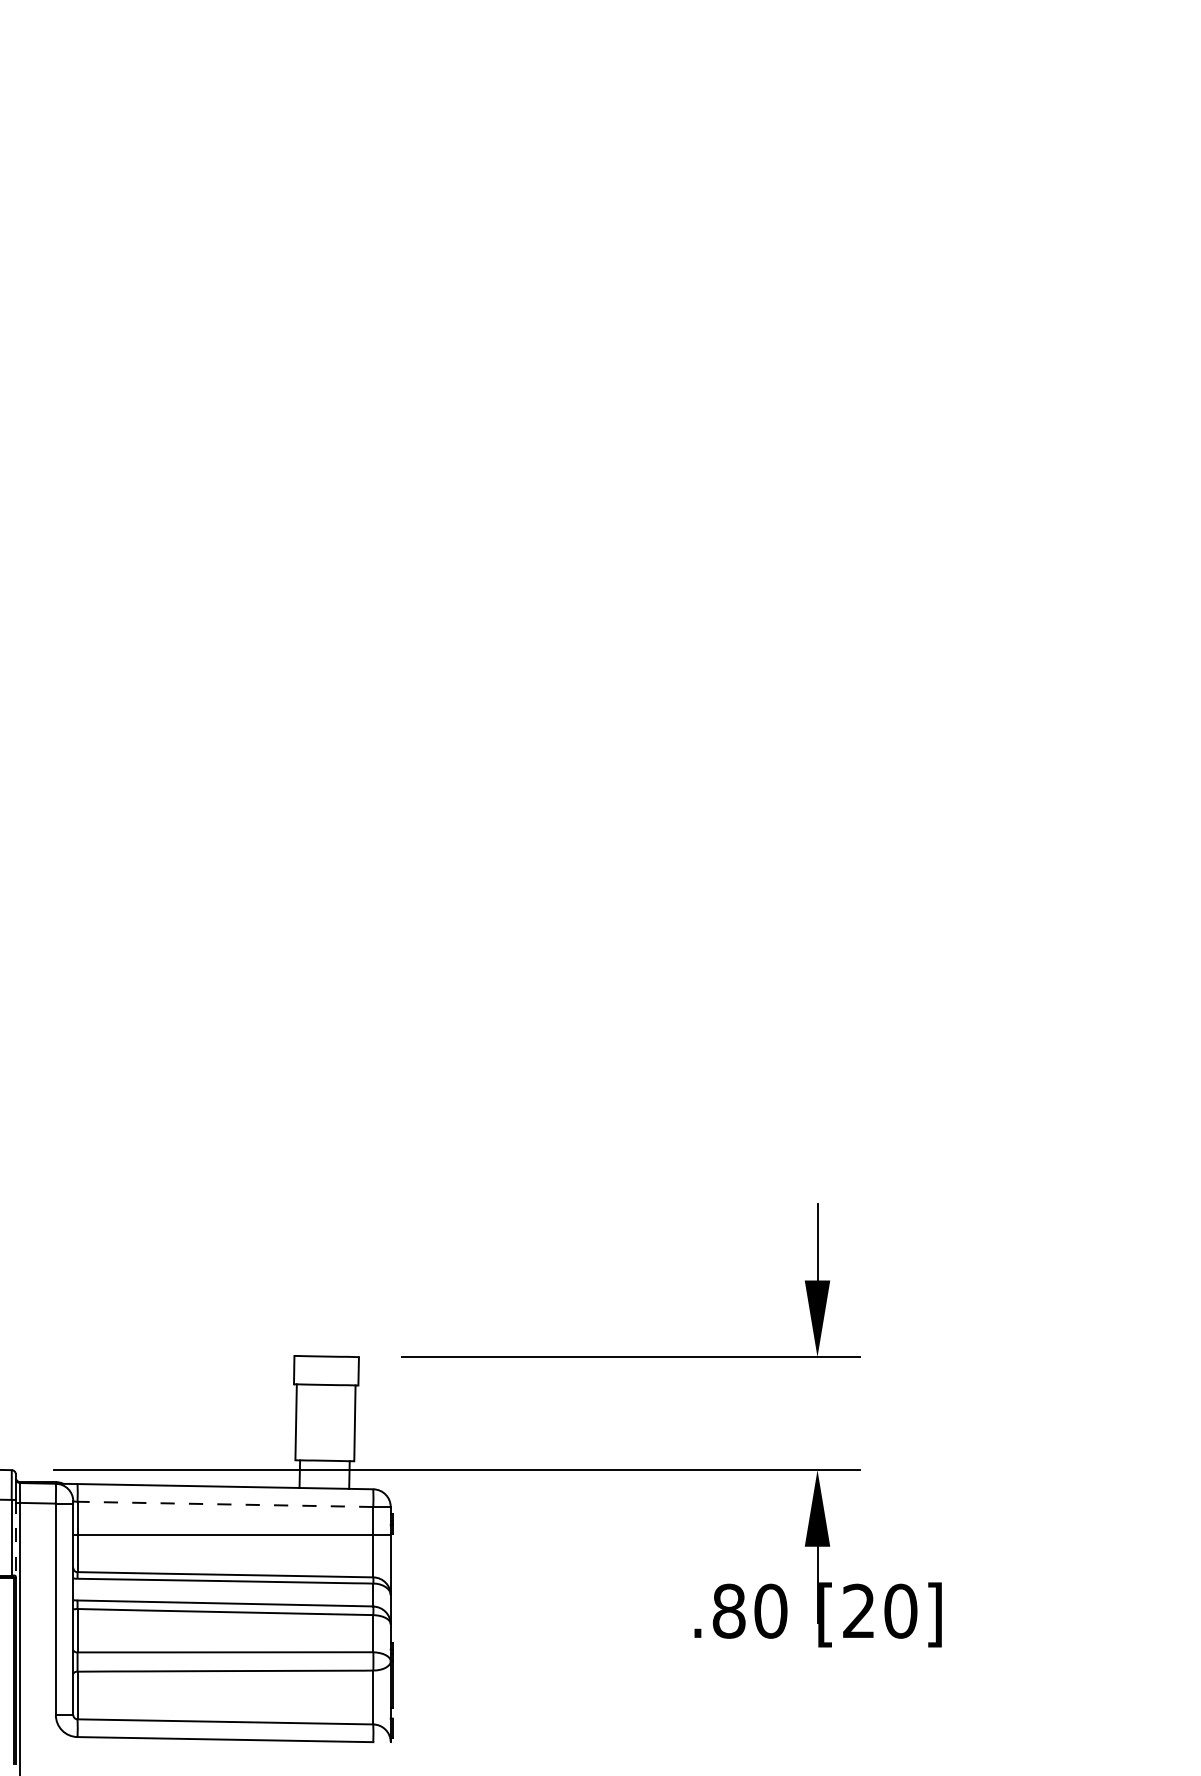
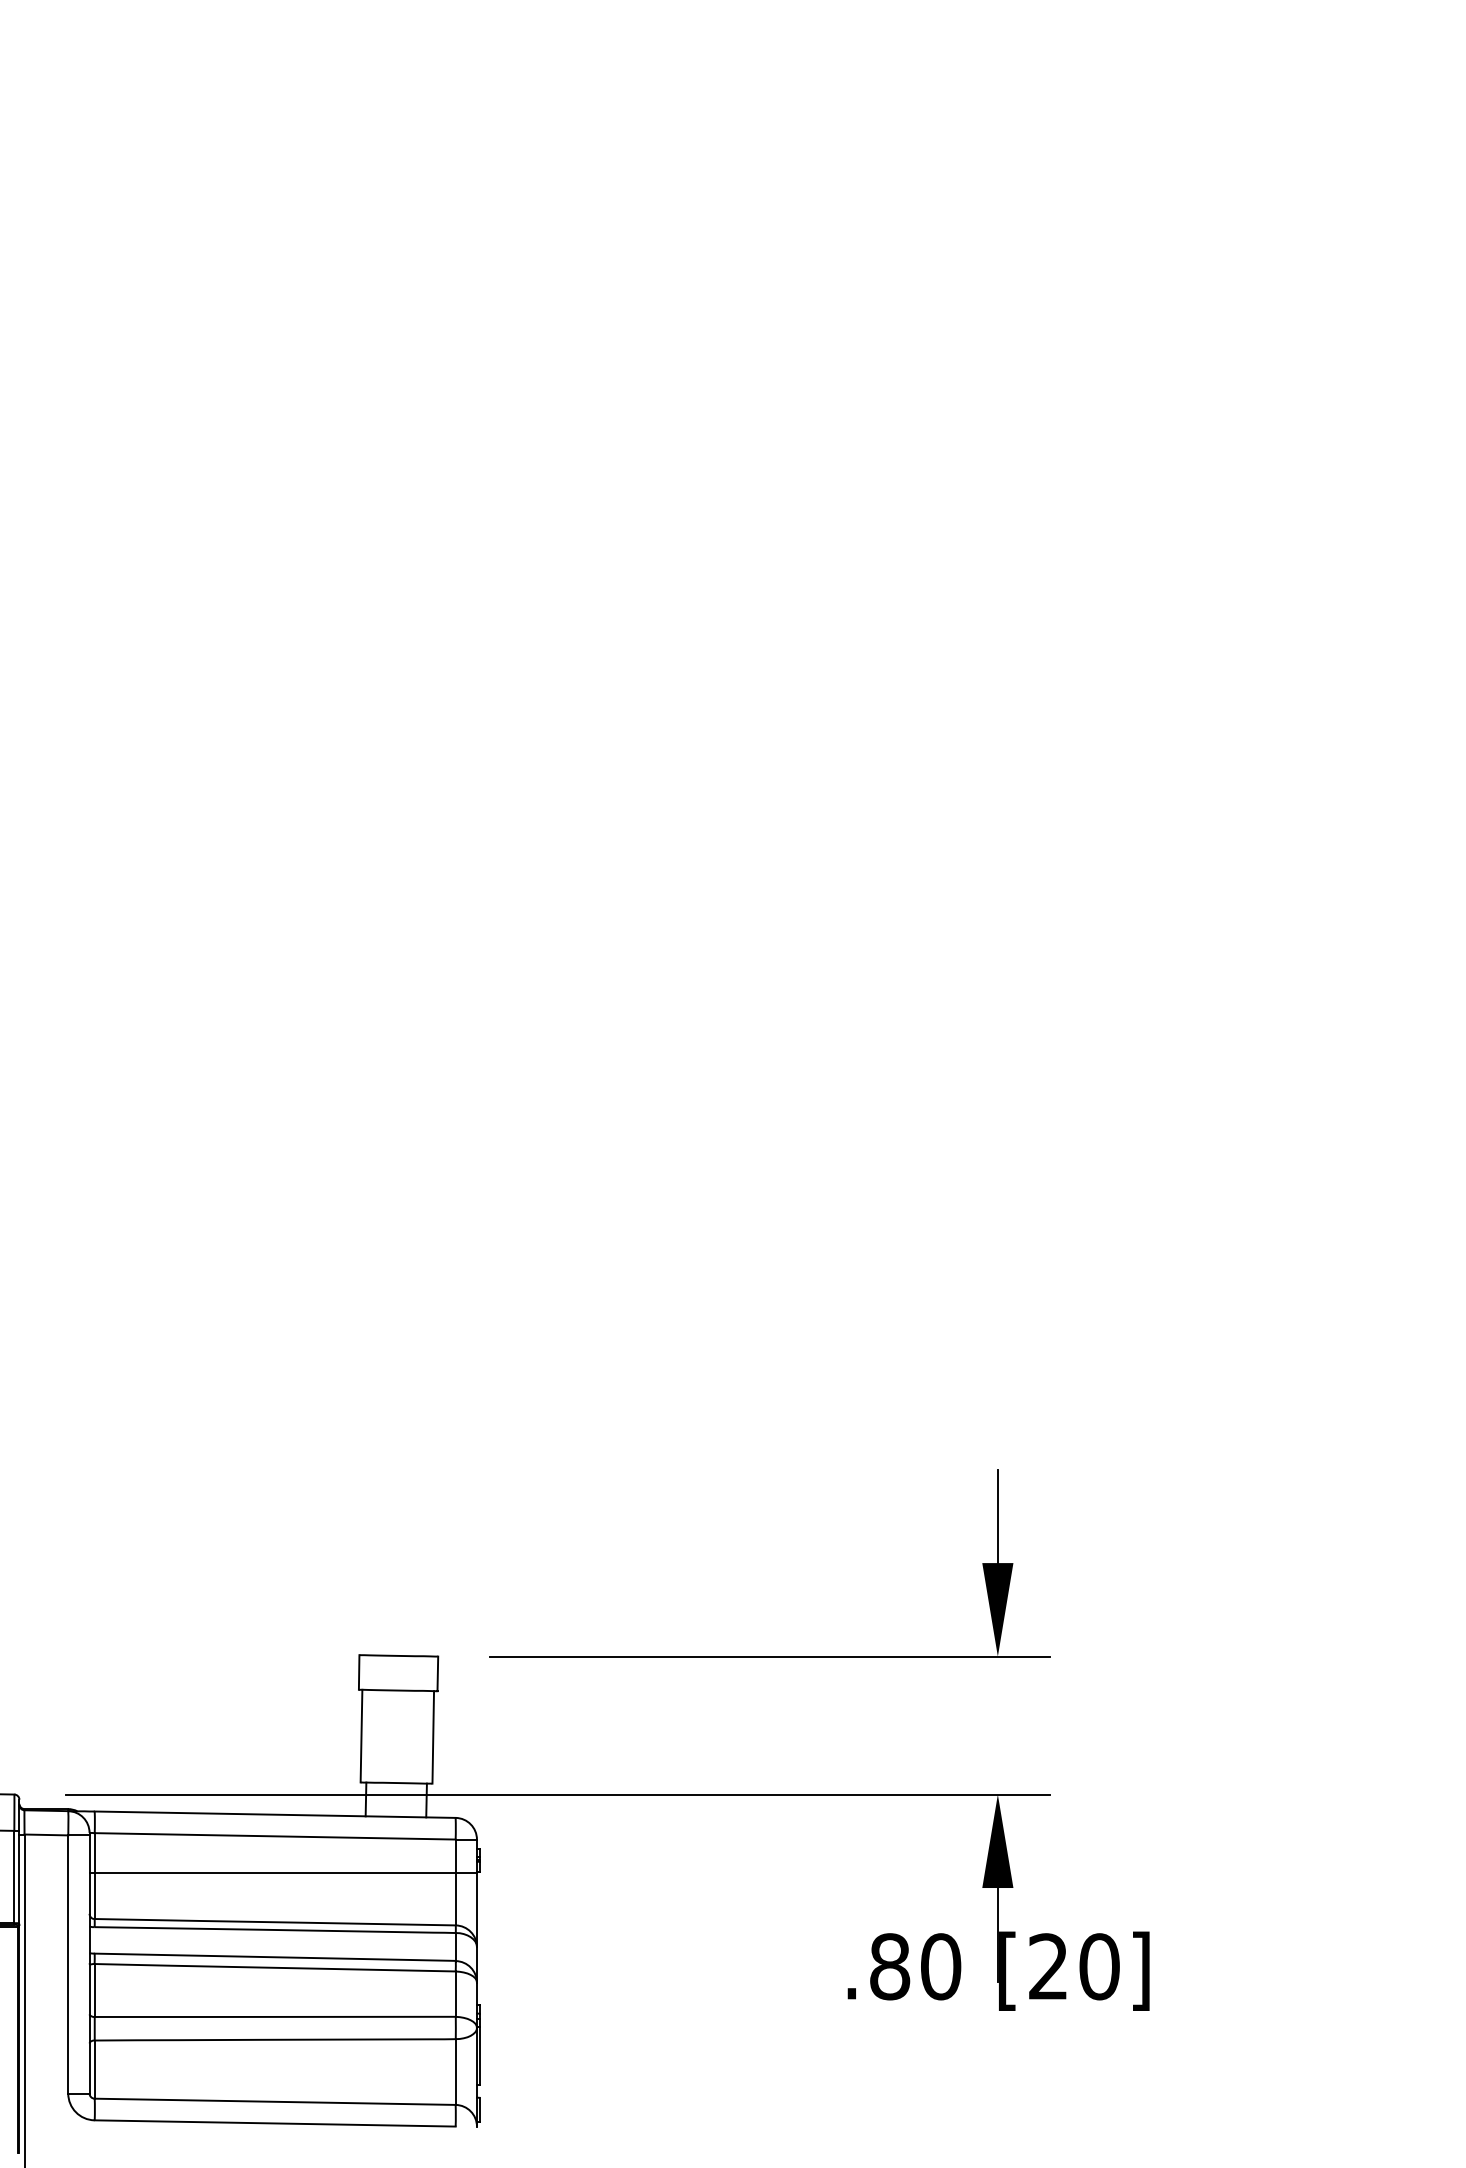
line: (224, 1504) -> (274, 1836), dashed -> solid
line: (15, 1538) -> (19, 1878), dashed -> solid

